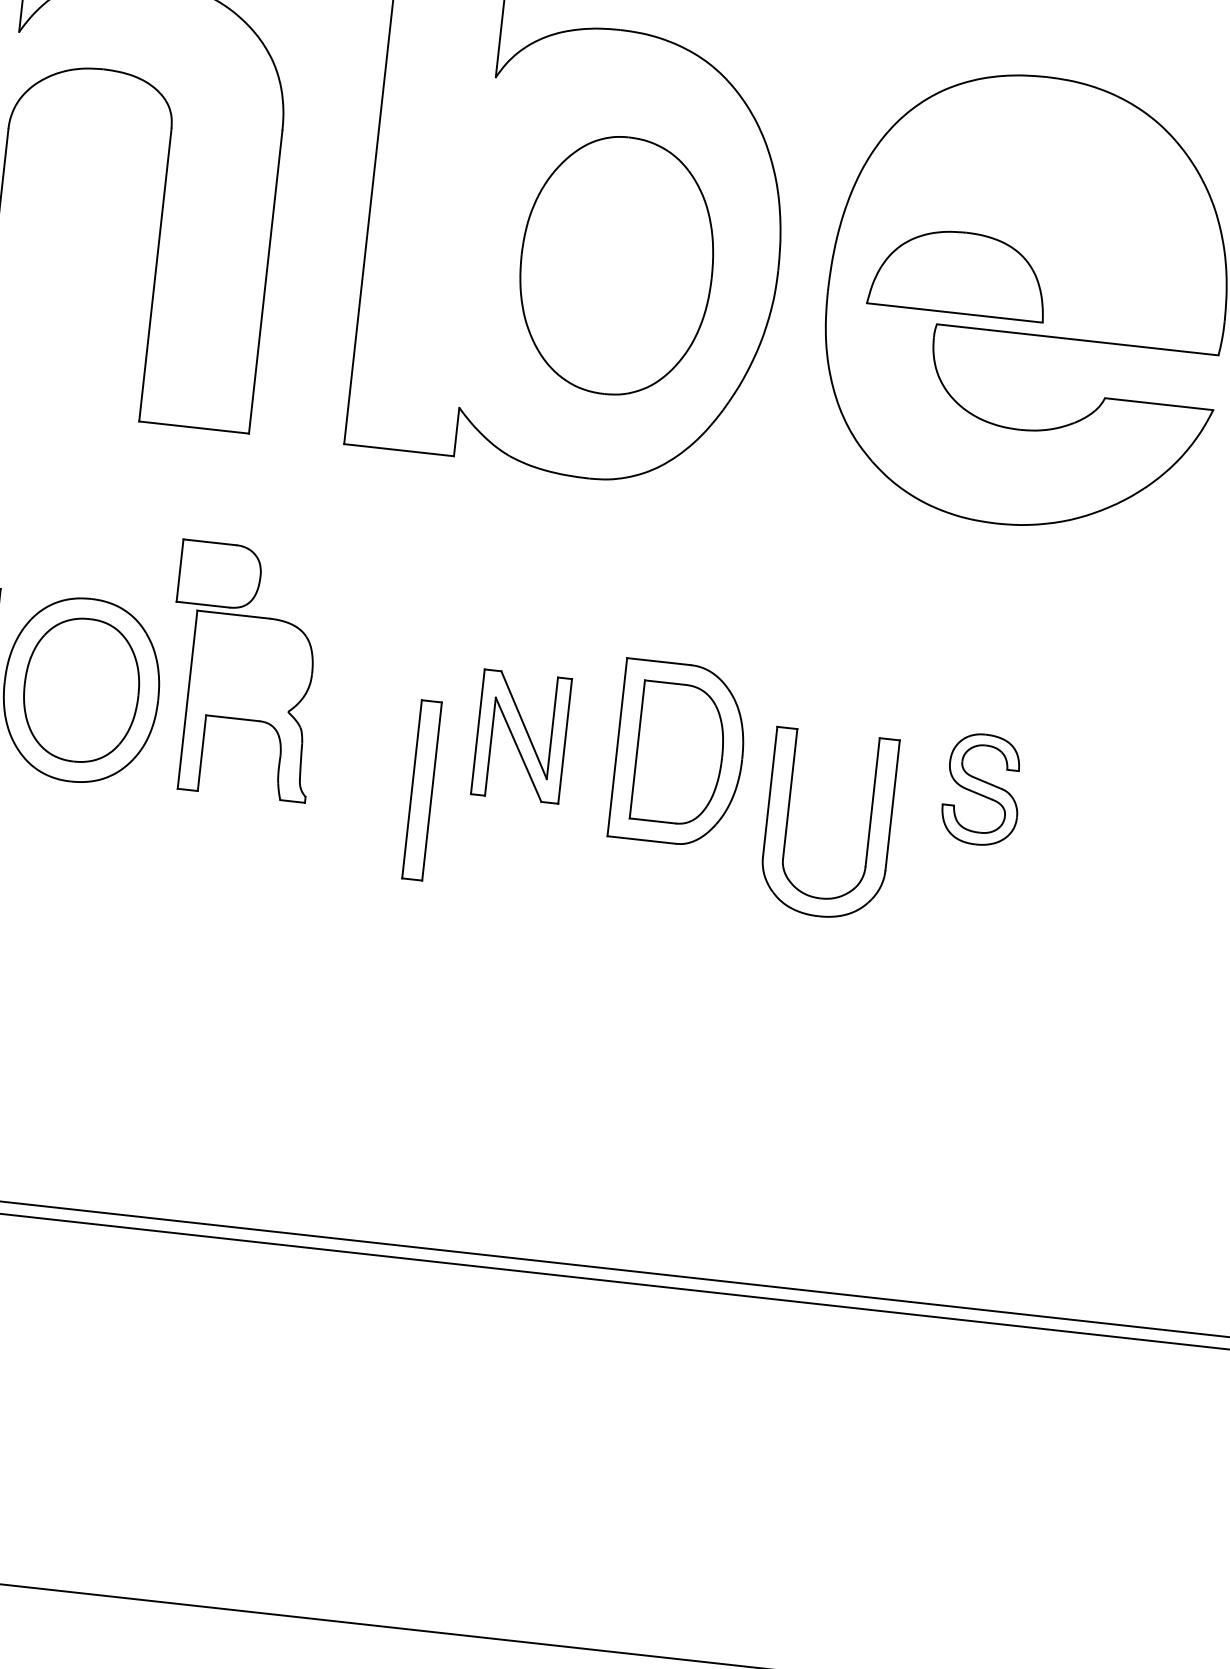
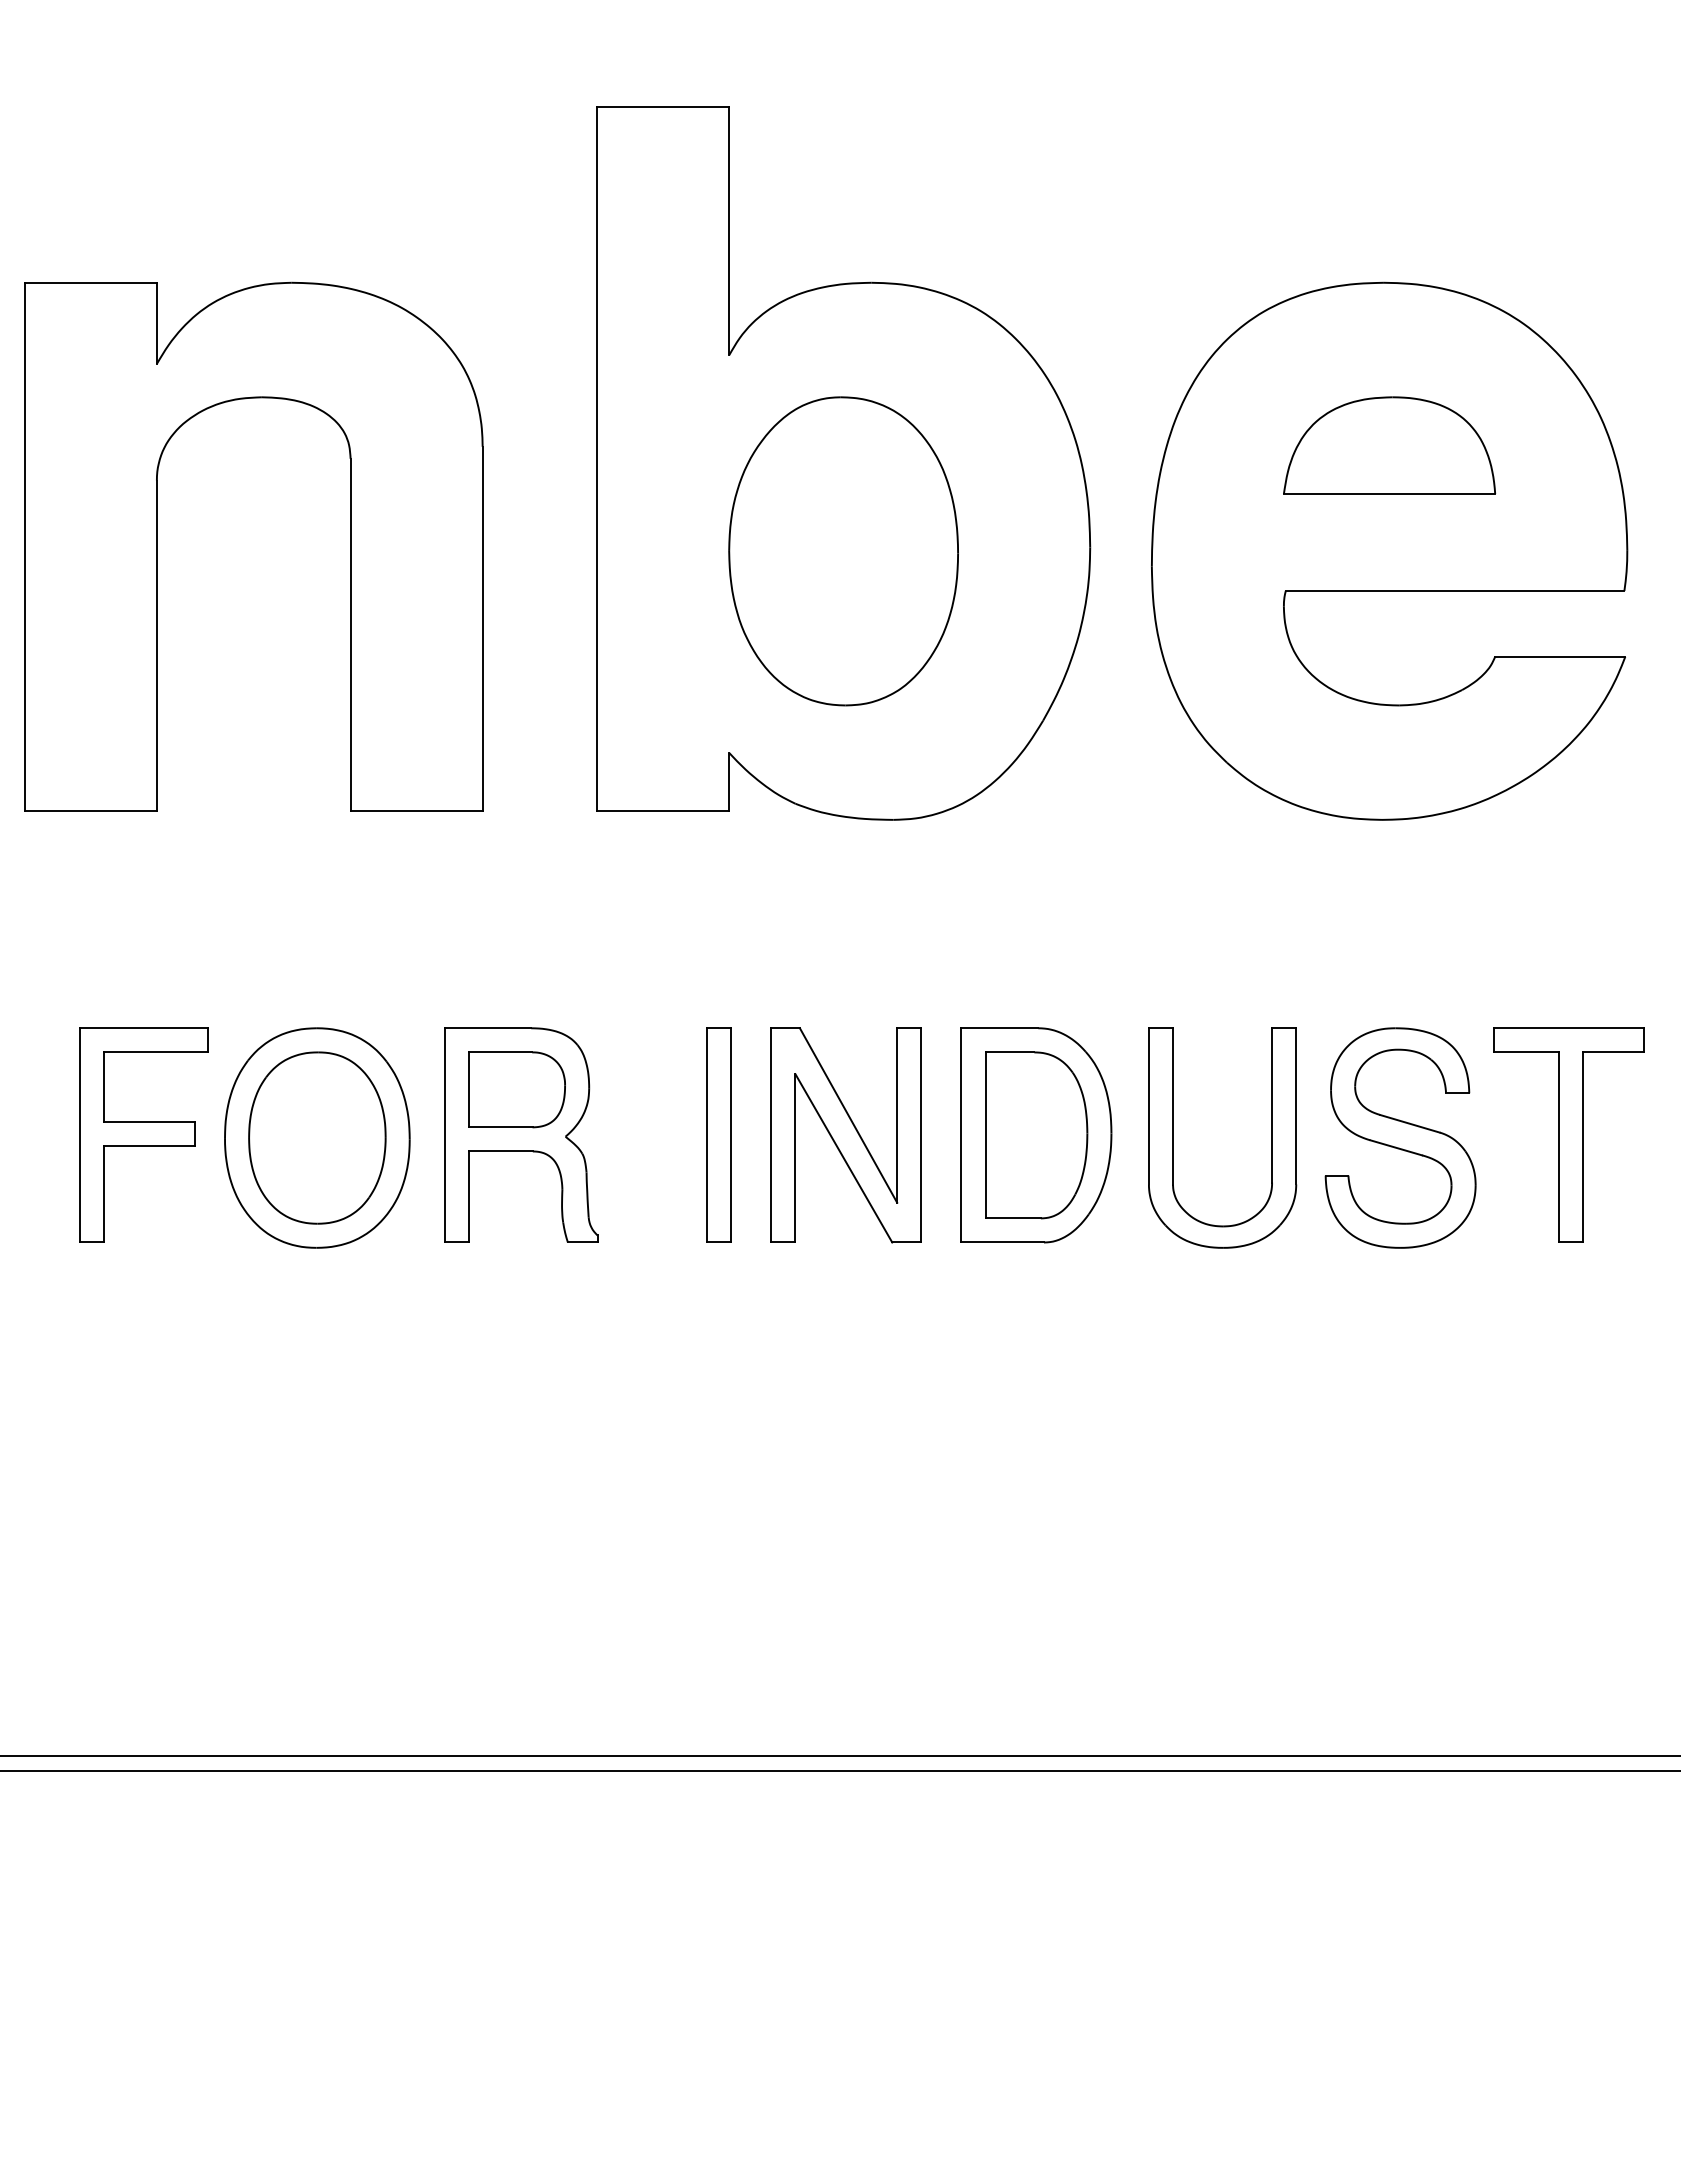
part: (616, 265) -> (843, 551), moved
part: (959, 272) -> (1389, 445), moved
part: (219, 574) -> (516, 1089), moved
part: (520, 736) -> (845, 1135), size x1.43
part: (421, 789) -> (718, 1134), moved
part: (982, 789) -> (1400, 1137), size x1.67
part: (1122, 802) -> (1568, 1134), added
part: (787, 819) -> (1173, 1137), moved

